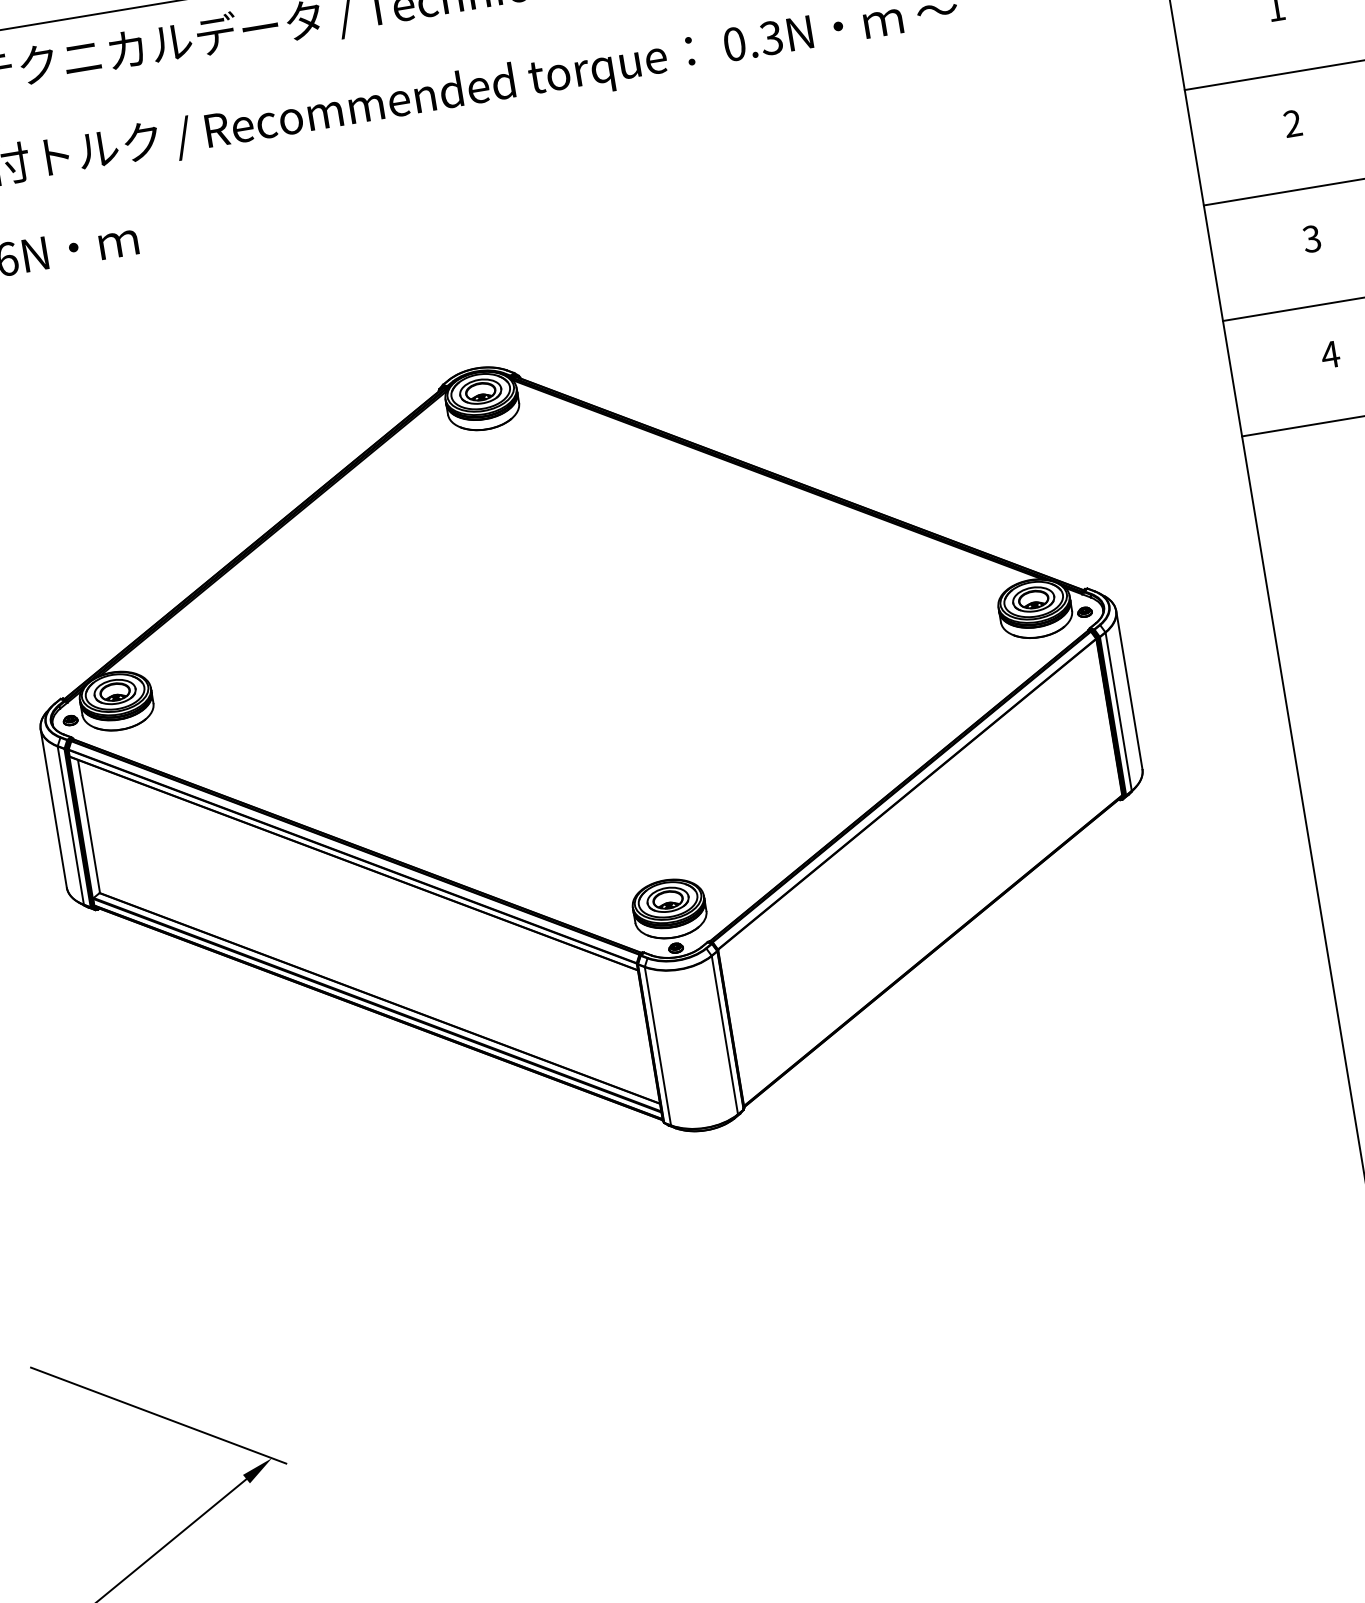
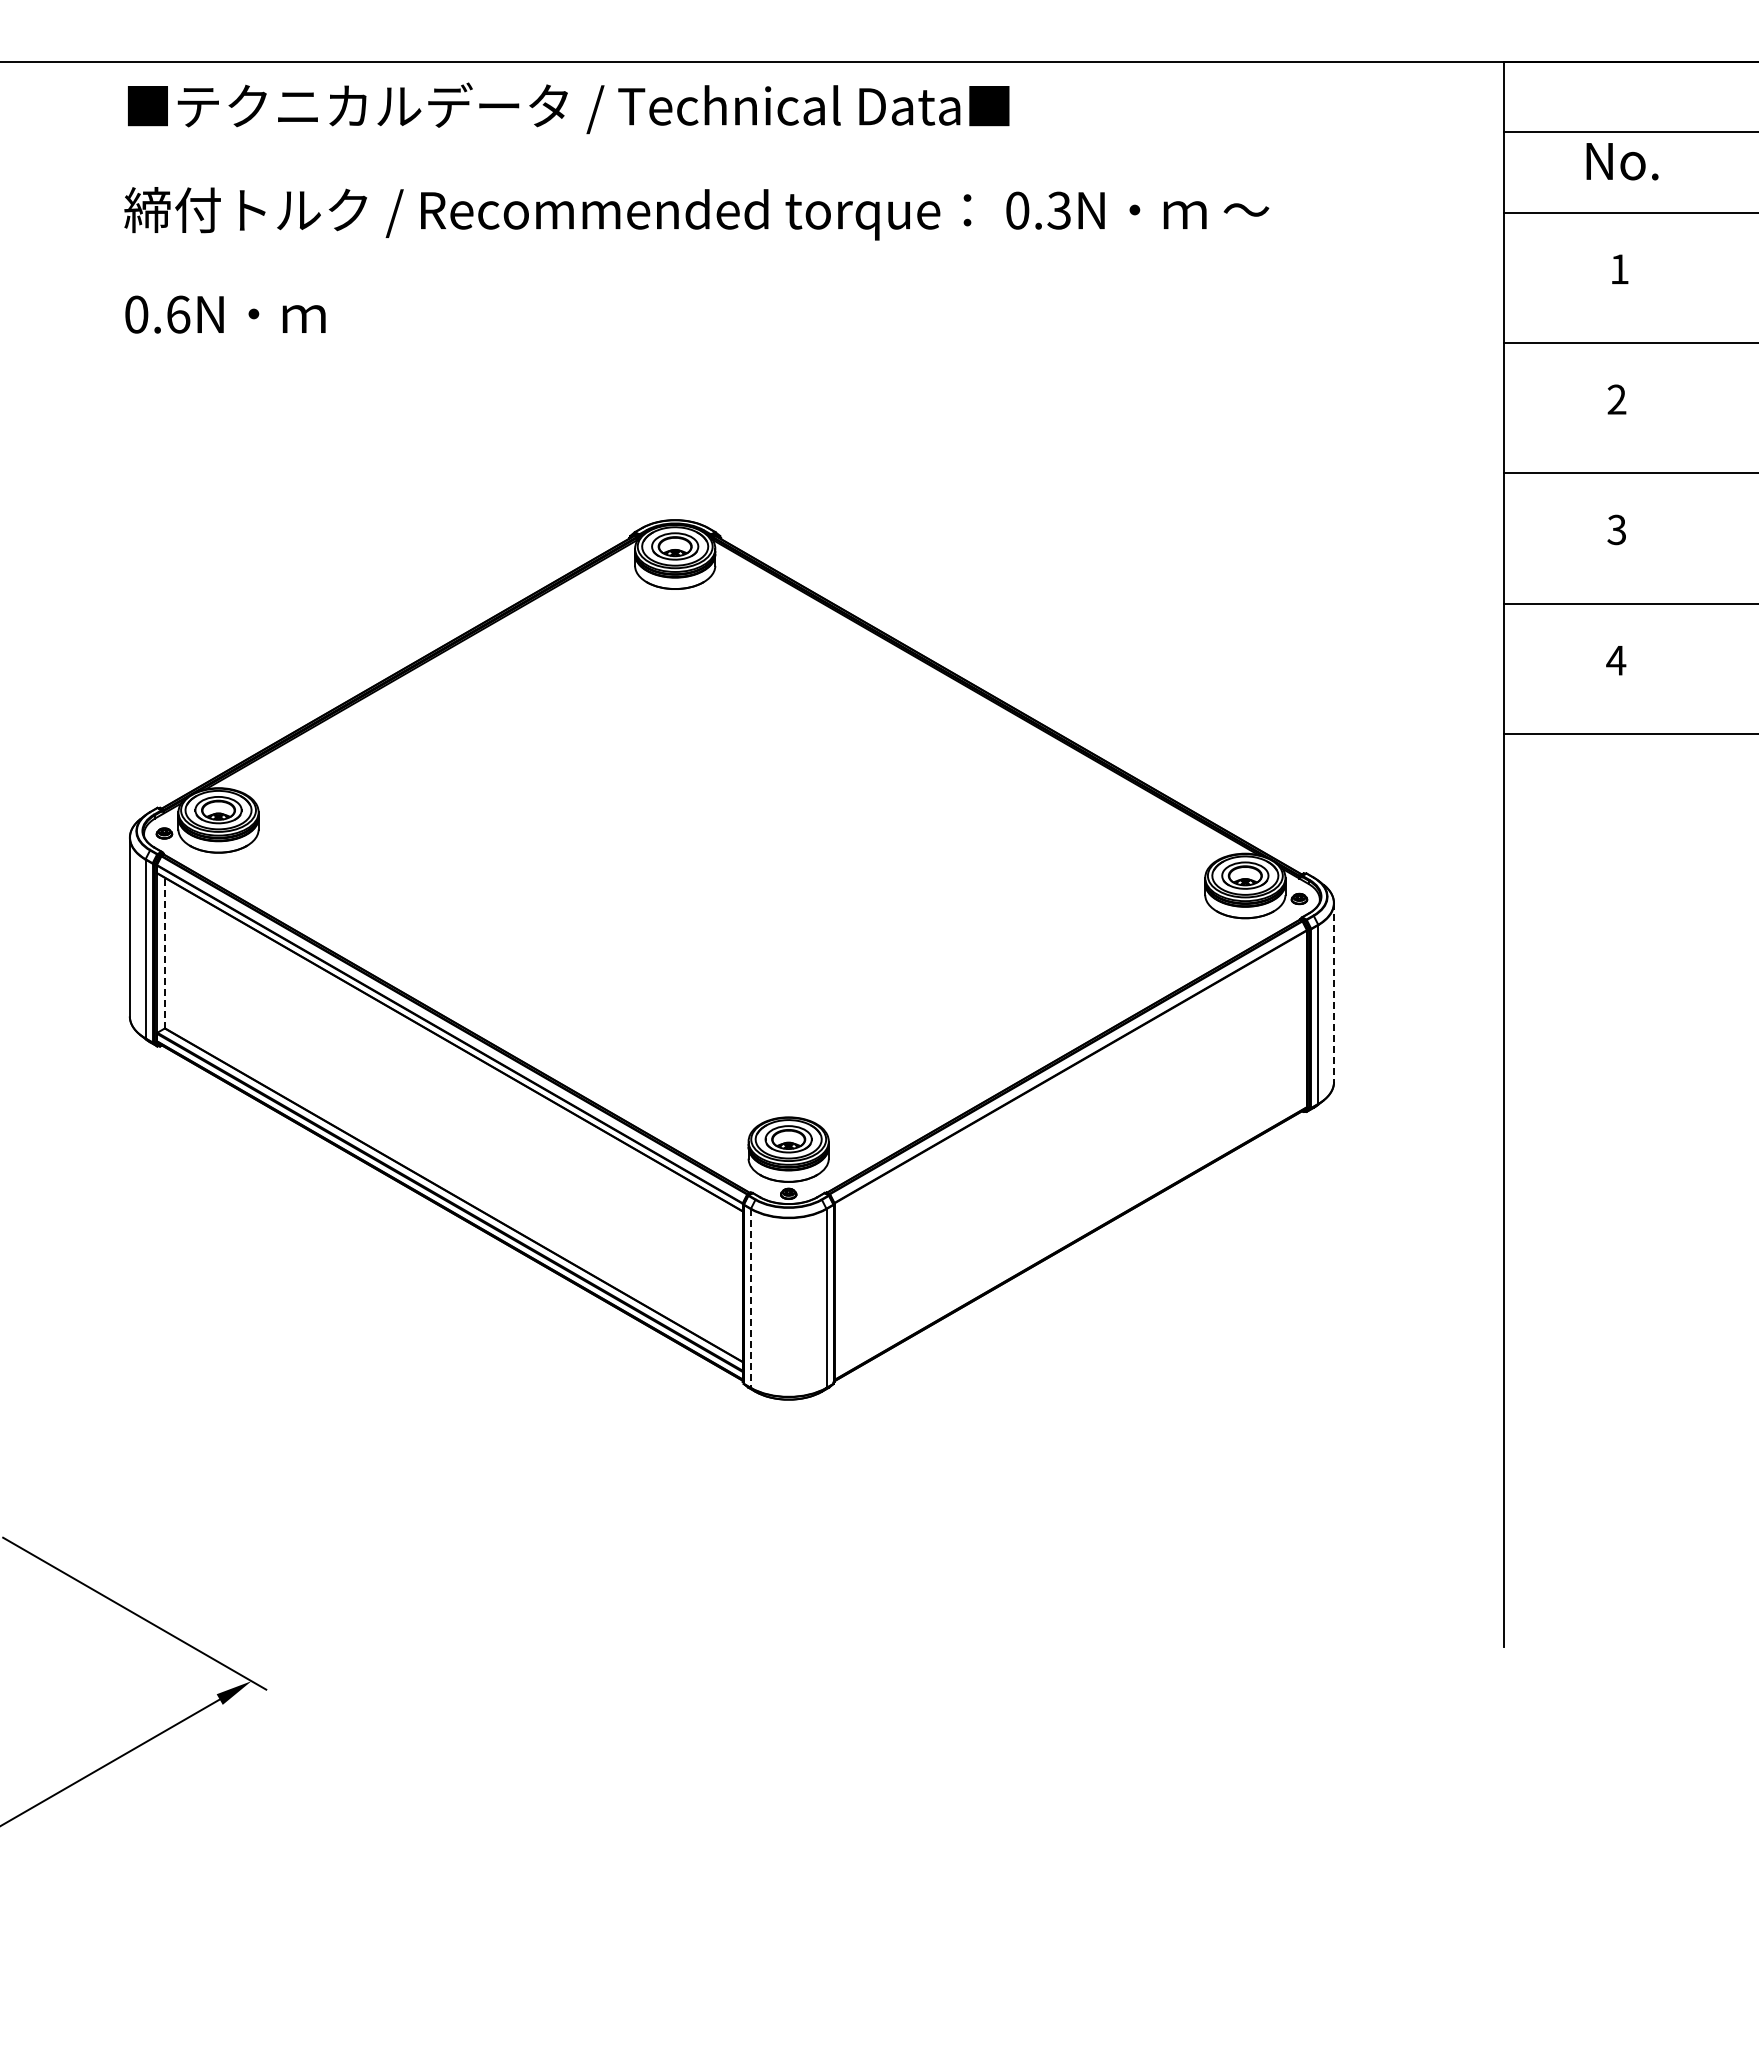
line: (1129, 690) -> (1334, 993), solid -> dashed
line: (89, 825) -> (165, 952), solid -> dashed
line: (657, 1046) -> (750, 1298), solid -> dashed

